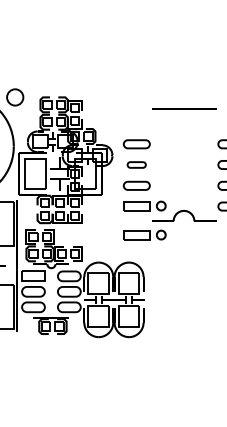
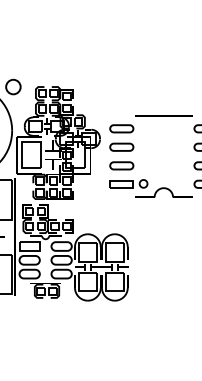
line: (184, 108) -> (164, 115), moved
part: (136, 164) -> (121, 146), size x1.43
part: (144, 234) -> (128, 209), removed

